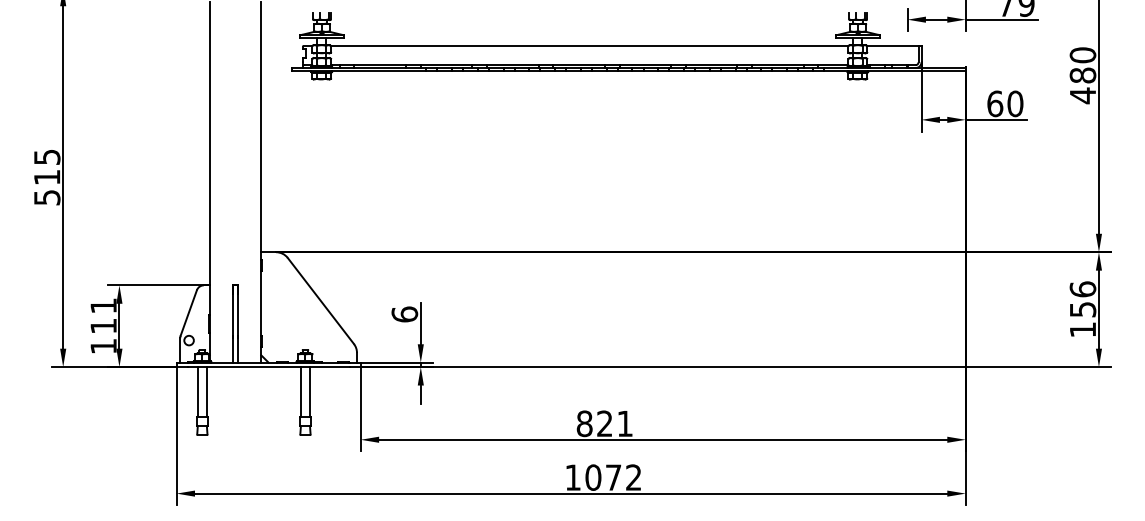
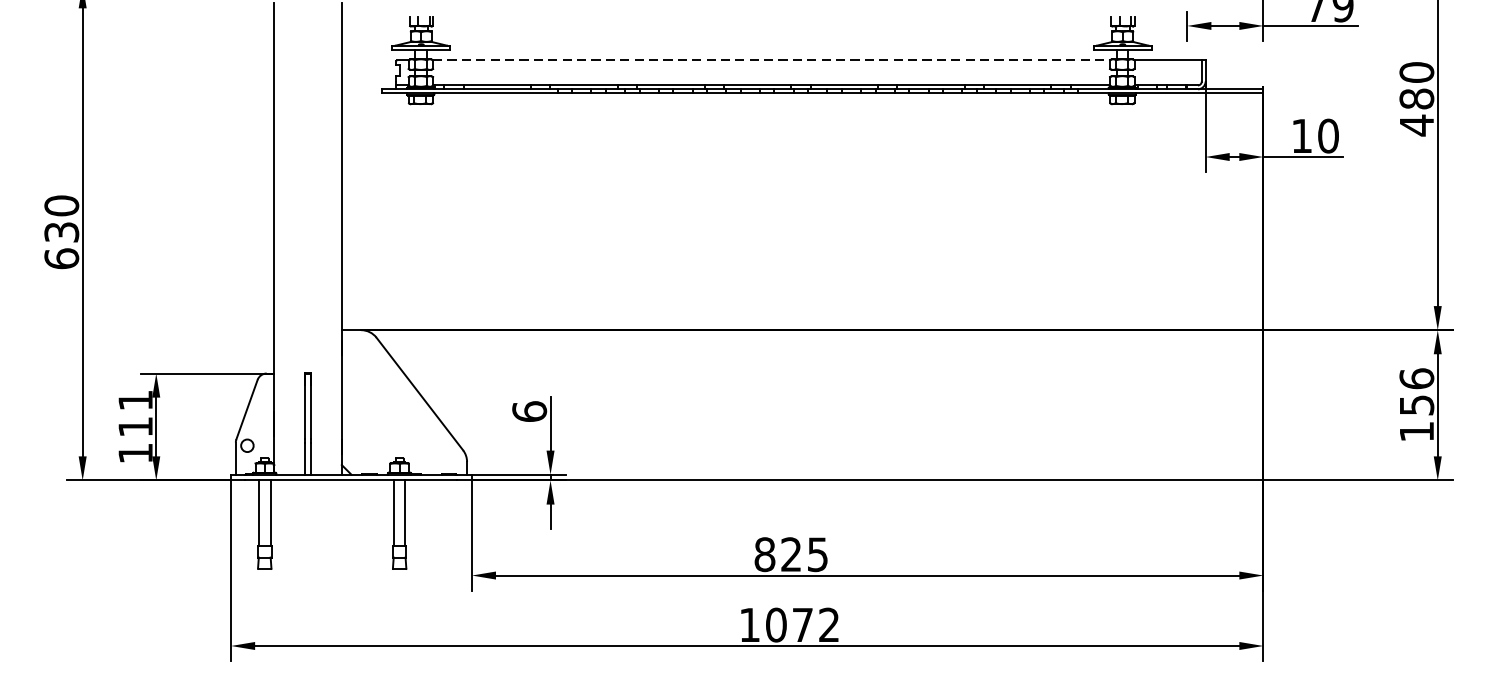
line: (589, 46) -> (771, 61), solid -> dashed
text: (995, 103) -> (1302, 135), 60 -> 10
text: (46, 177) -> (60, 232), 515 -> 630
text: (624, 424) -> (817, 555), 821 -> 825

